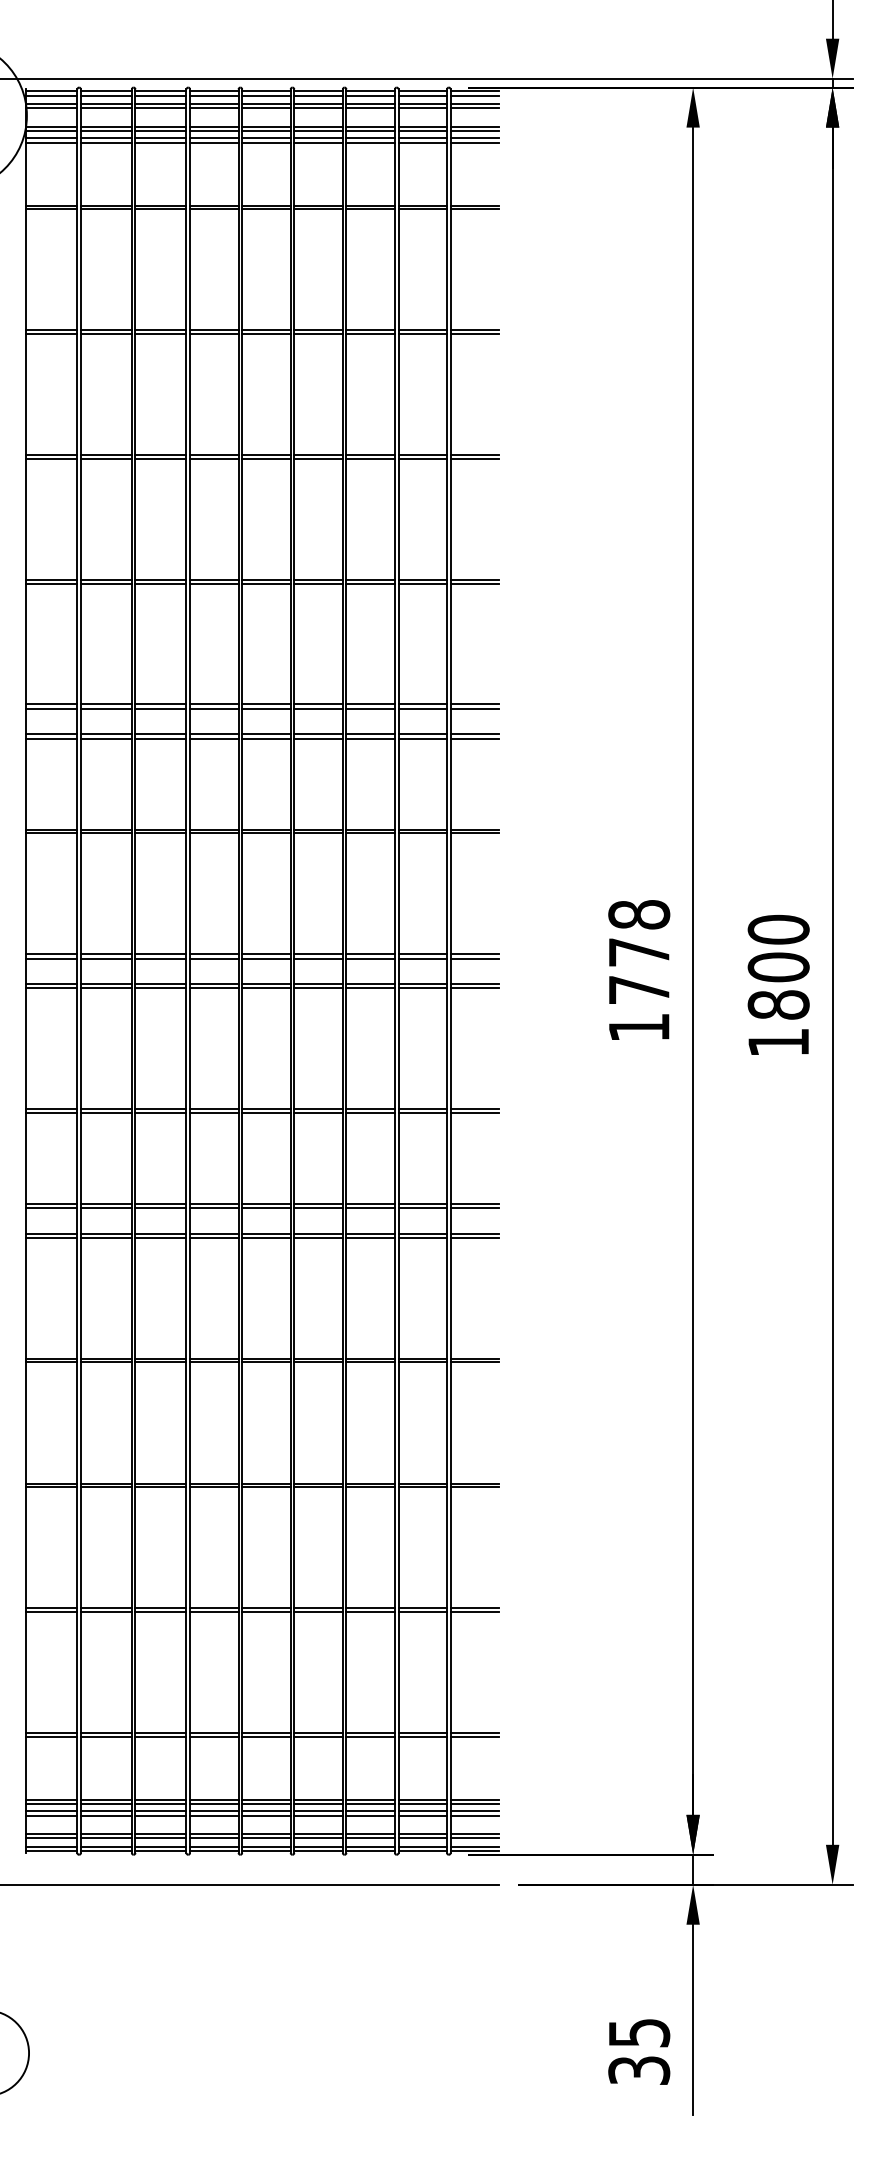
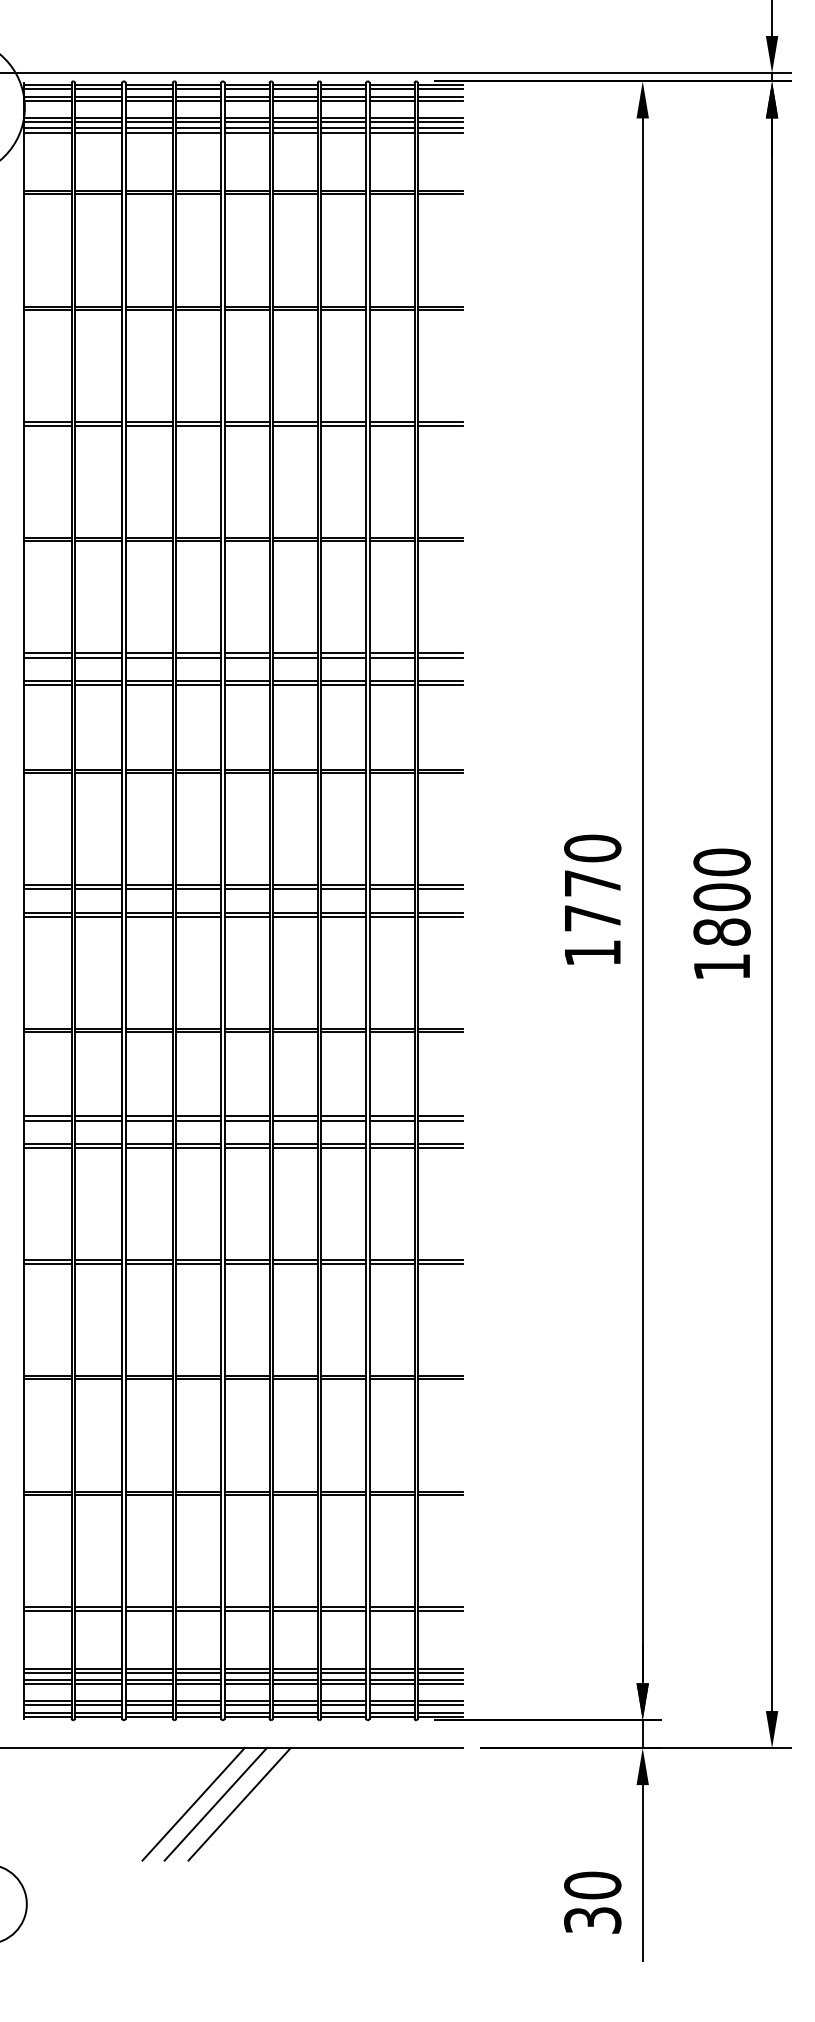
text: (639, 914) -> (592, 848), 1778 -> 1770
line: (208, 1945) -> (193, 1804), added
line: (232, 1945) -> (215, 1804), added
line: (258, 1945) -> (239, 1804), added
text: (639, 2032) -> (592, 1885), 35 -> 30

